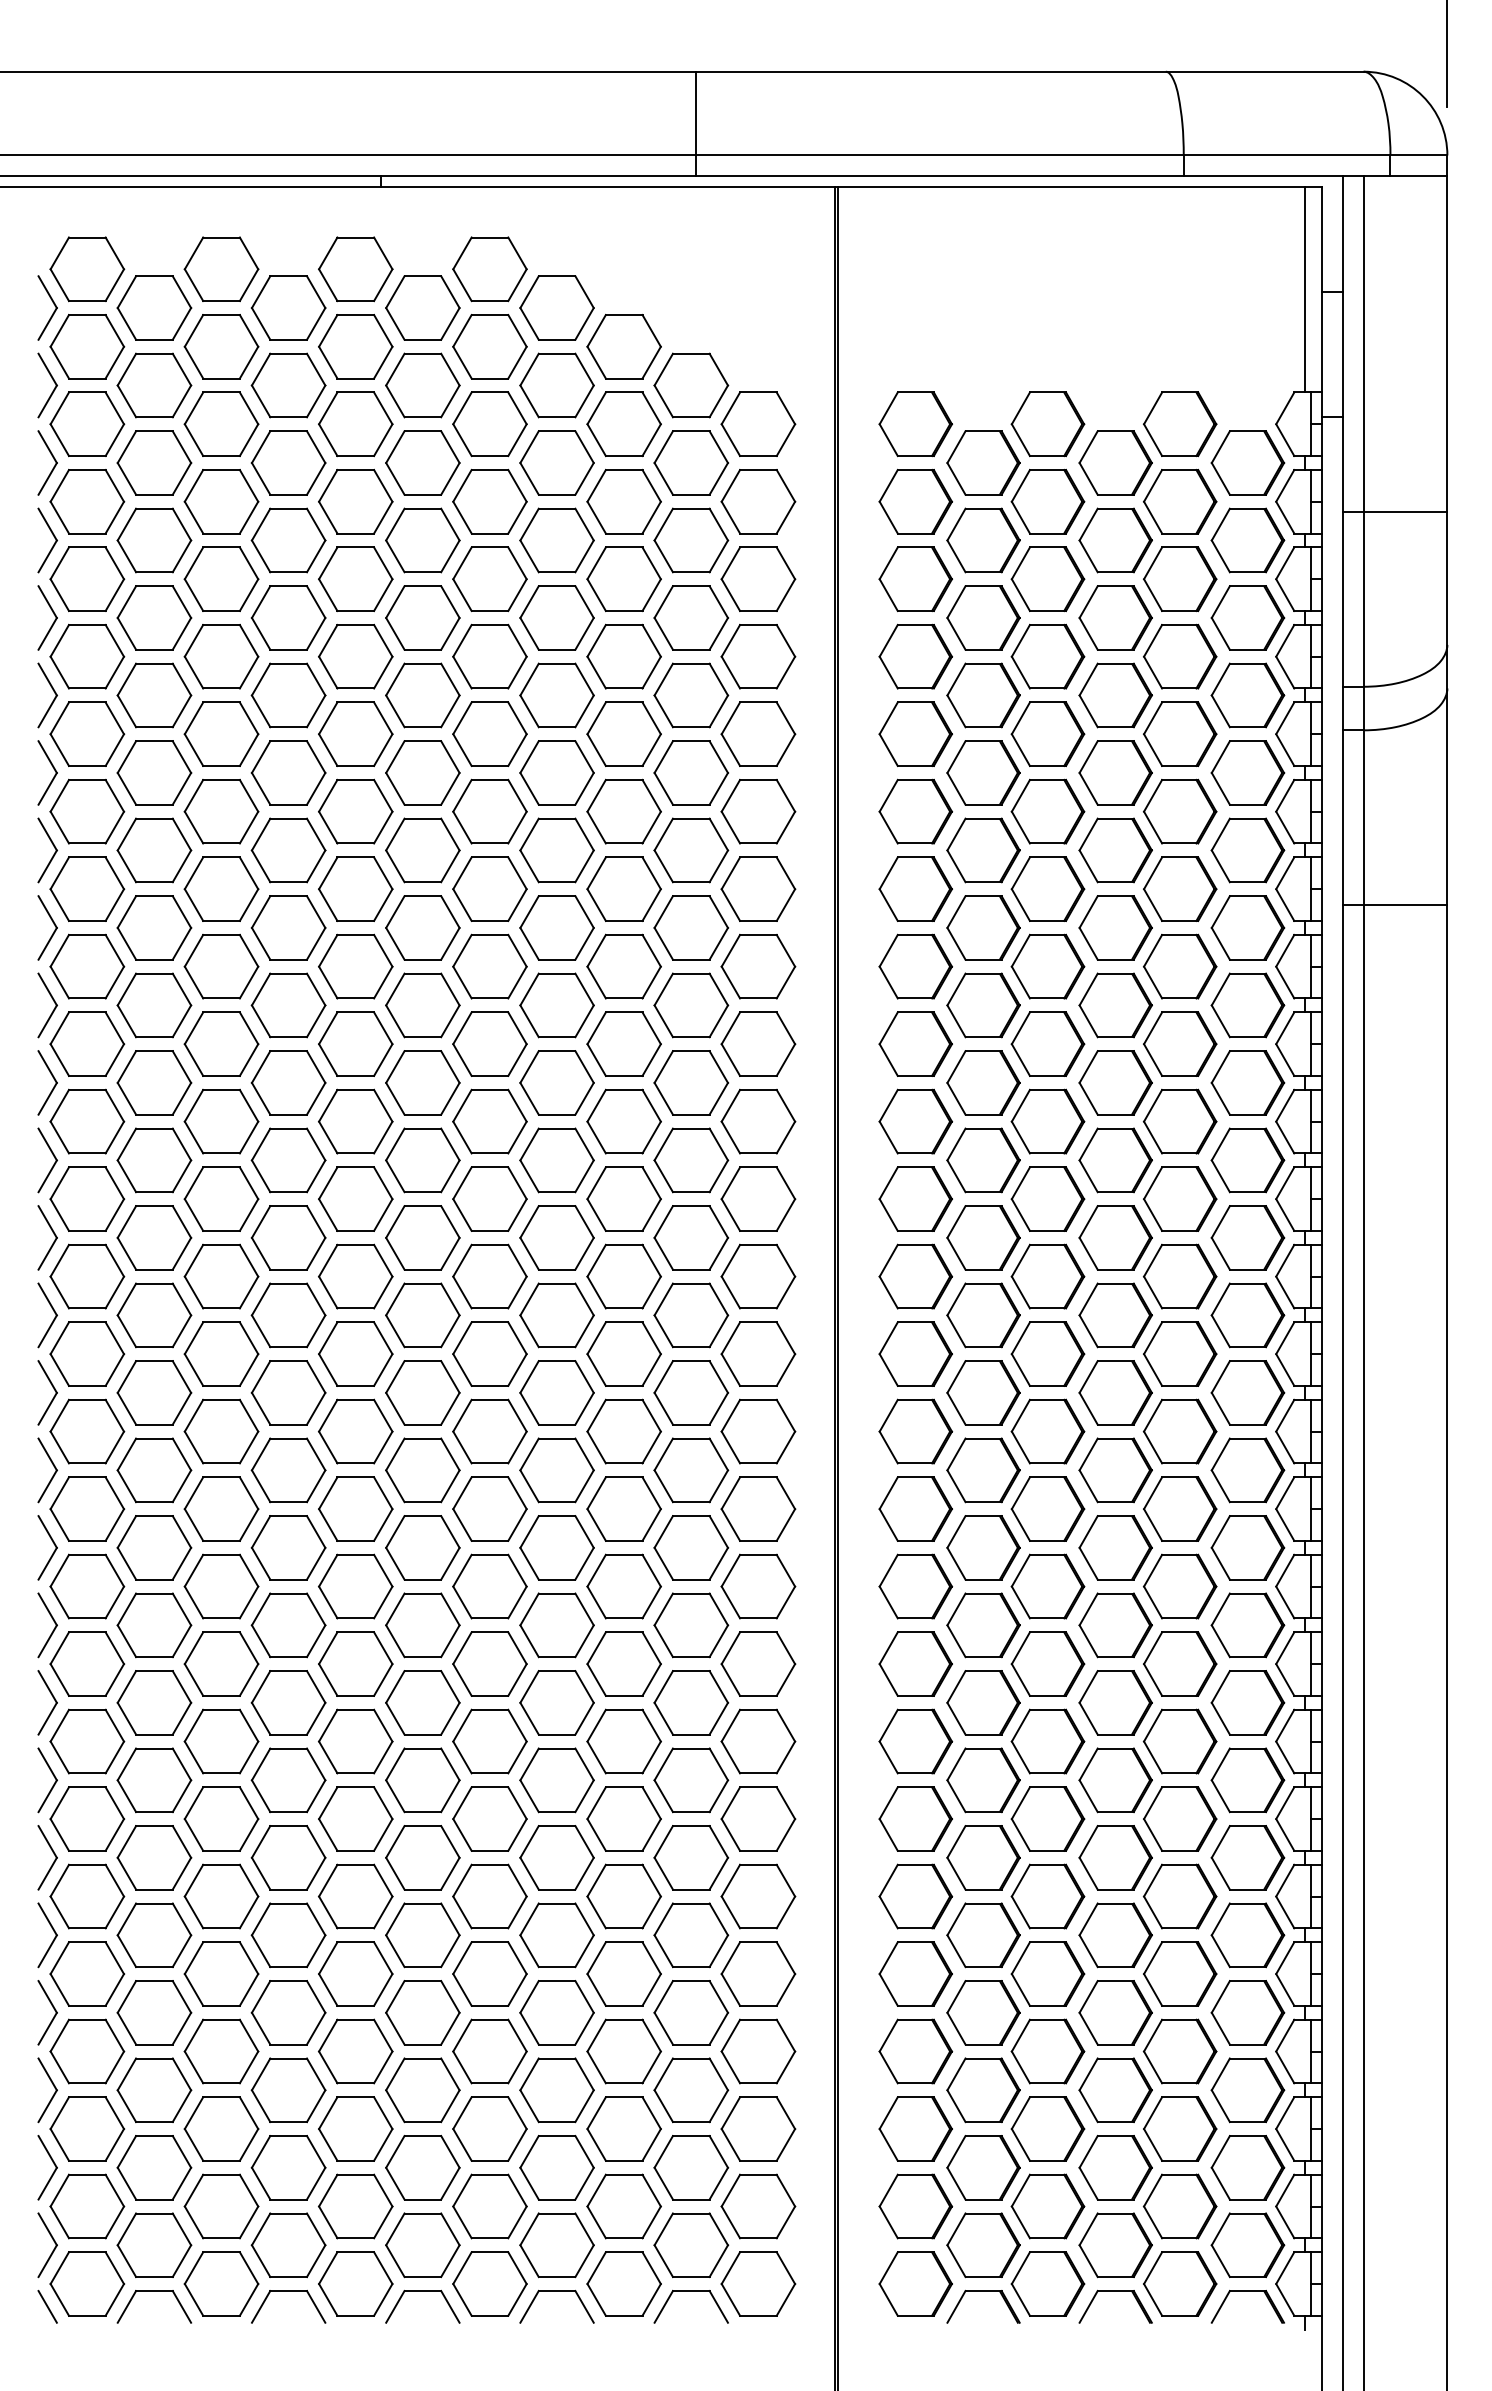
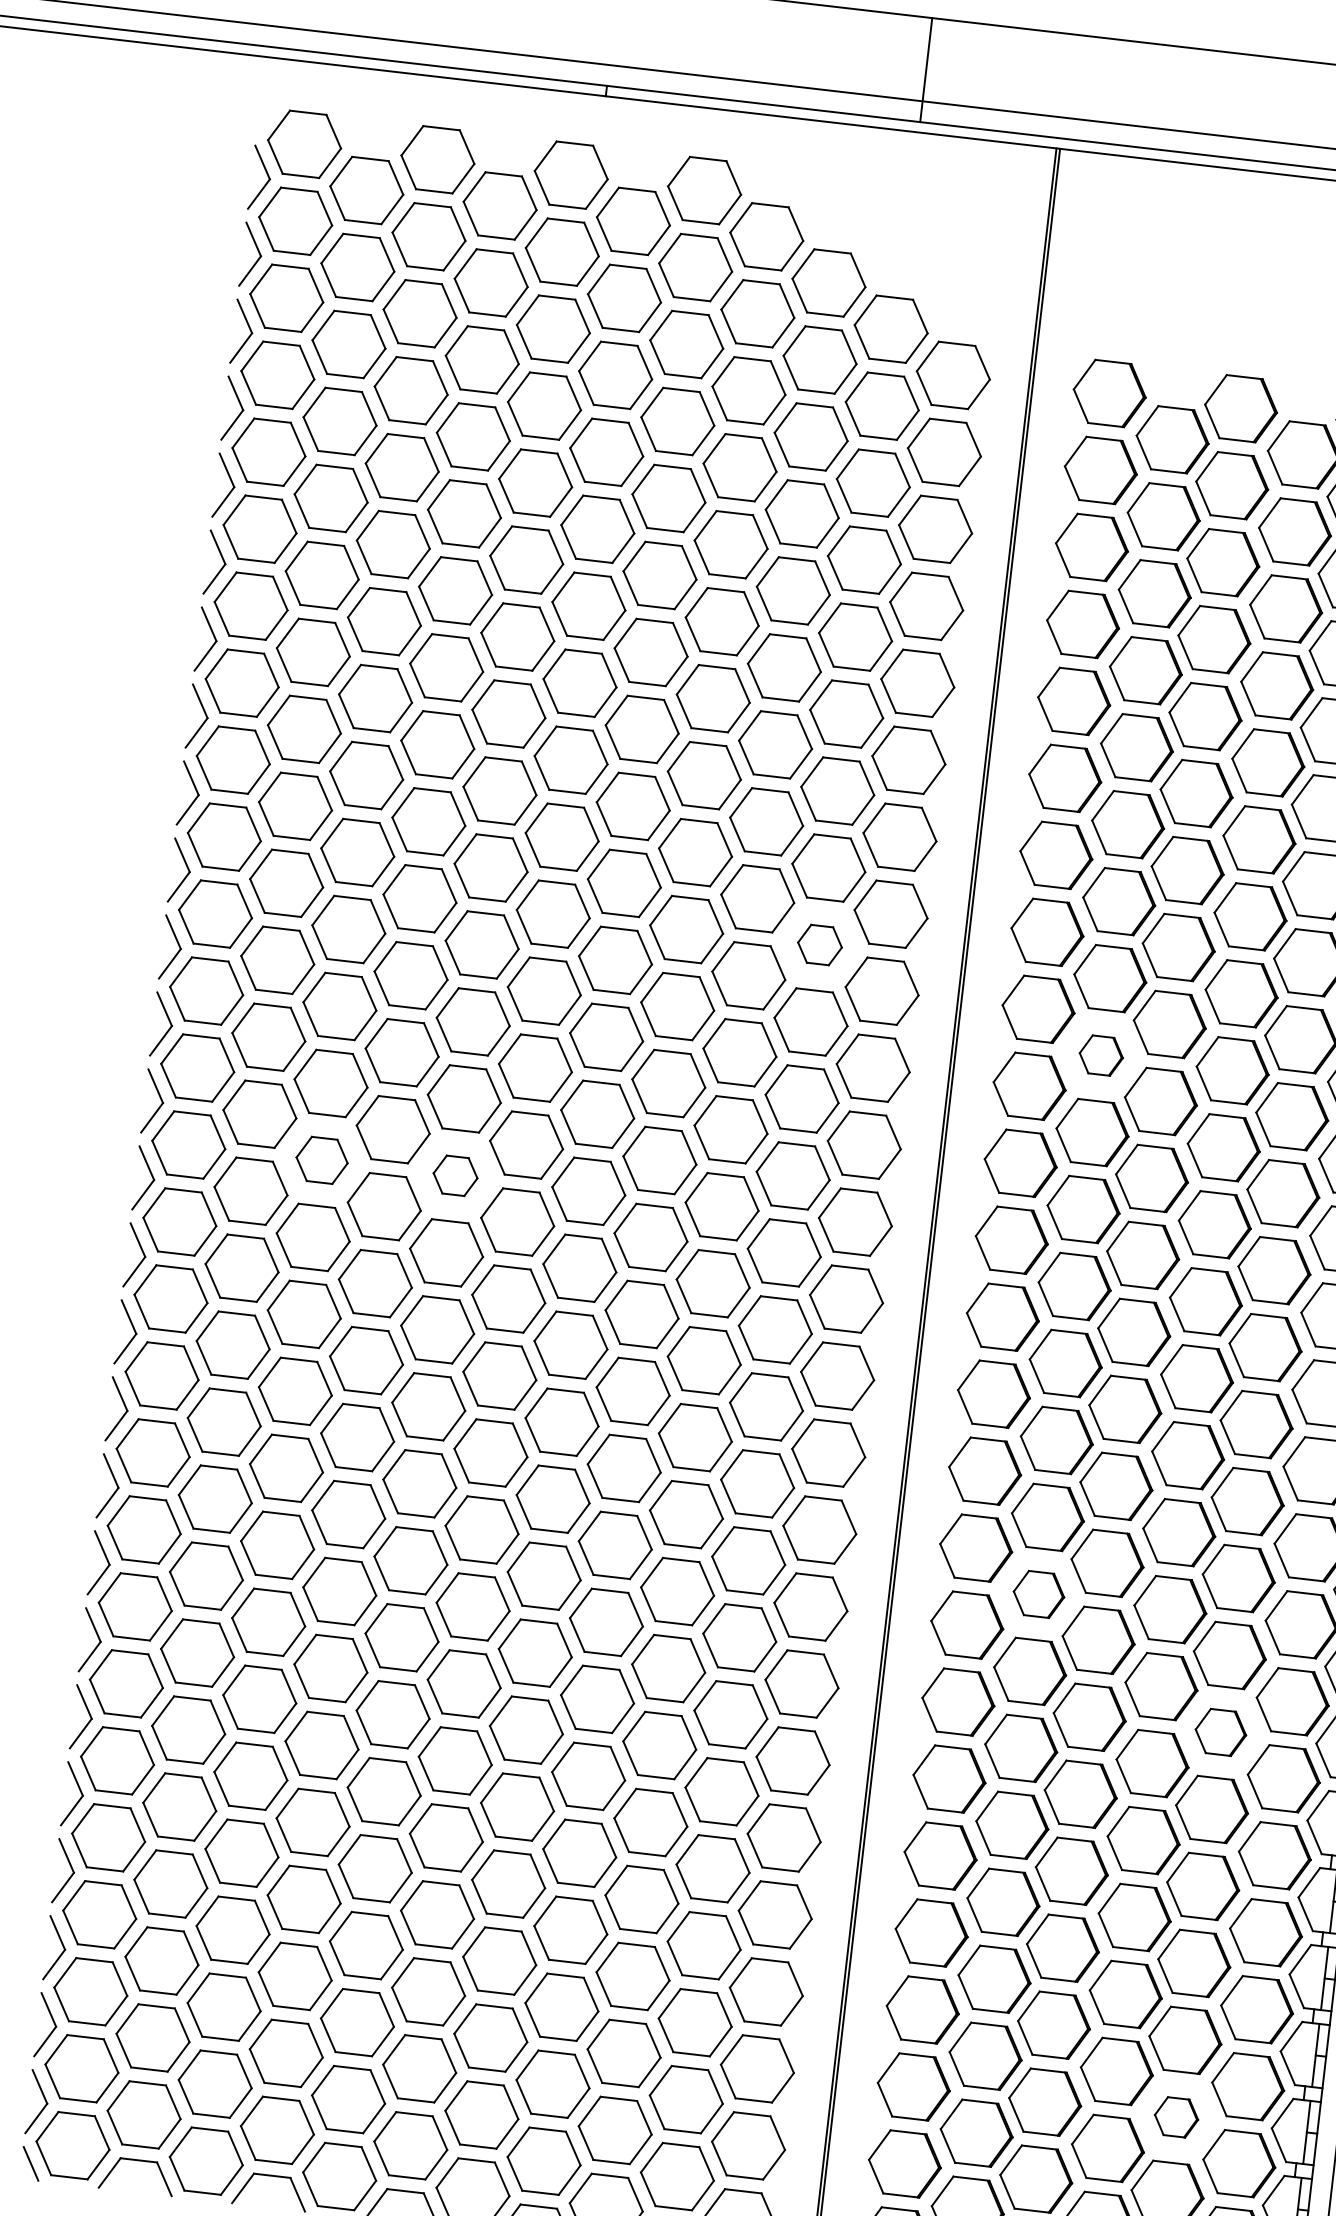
part: (691, 1005) -> (820, 945), size x0.6
part: (983, 1082) -> (1101, 1055), size x0.6
part: (221, 1276) -> (322, 1160), size x0.7
part: (355, 1276) -> (455, 1175), size x0.6
part: (983, 1625) -> (1038, 1594), size x0.7
part: (1179, 1741) -> (1220, 1732), size x0.7
part: (1180, 2128) -> (1176, 2116), size x0.6

